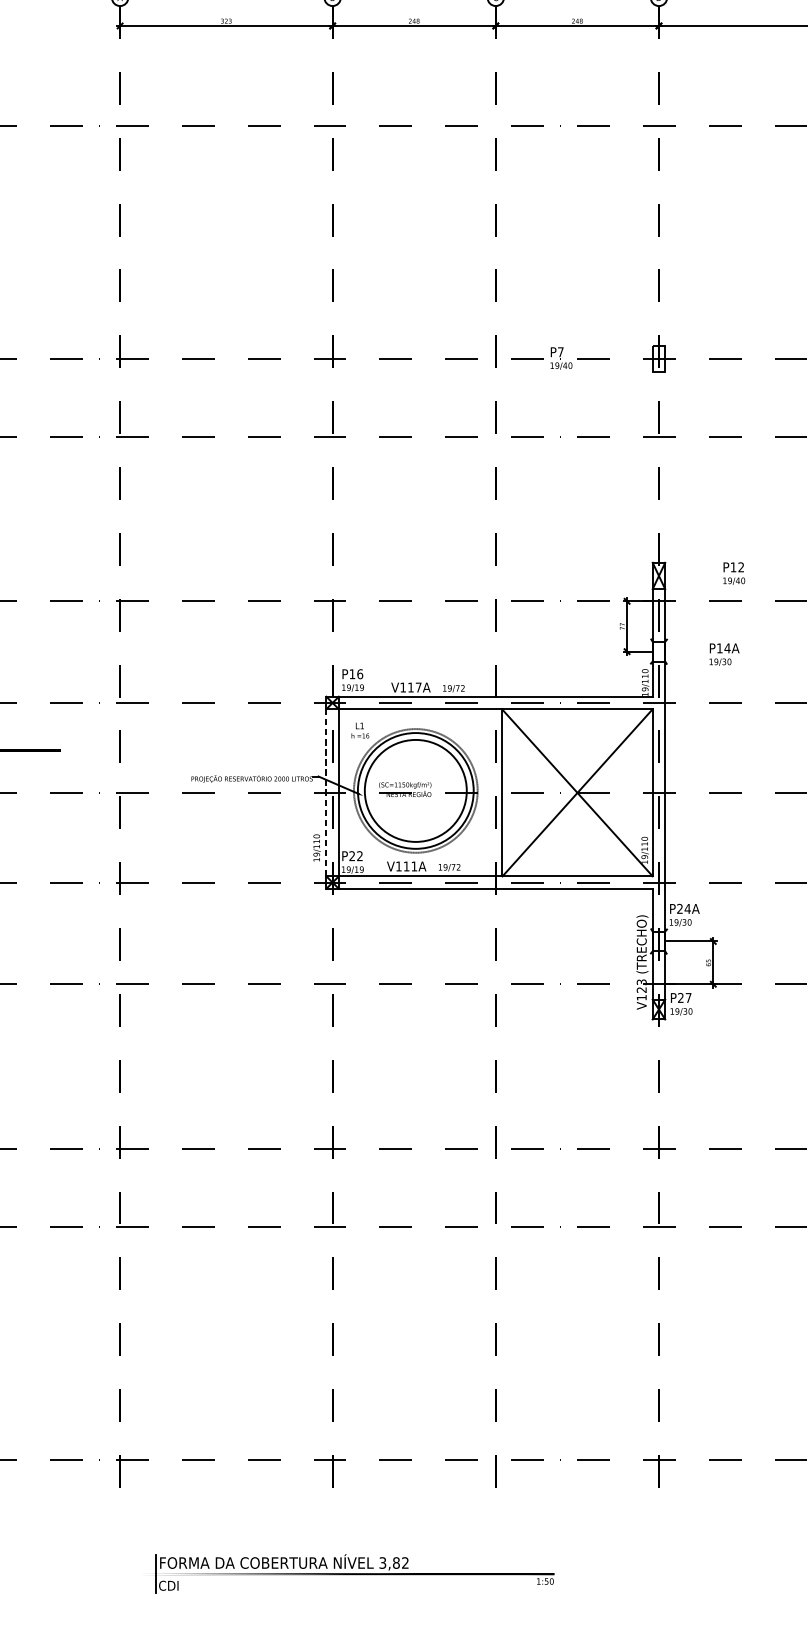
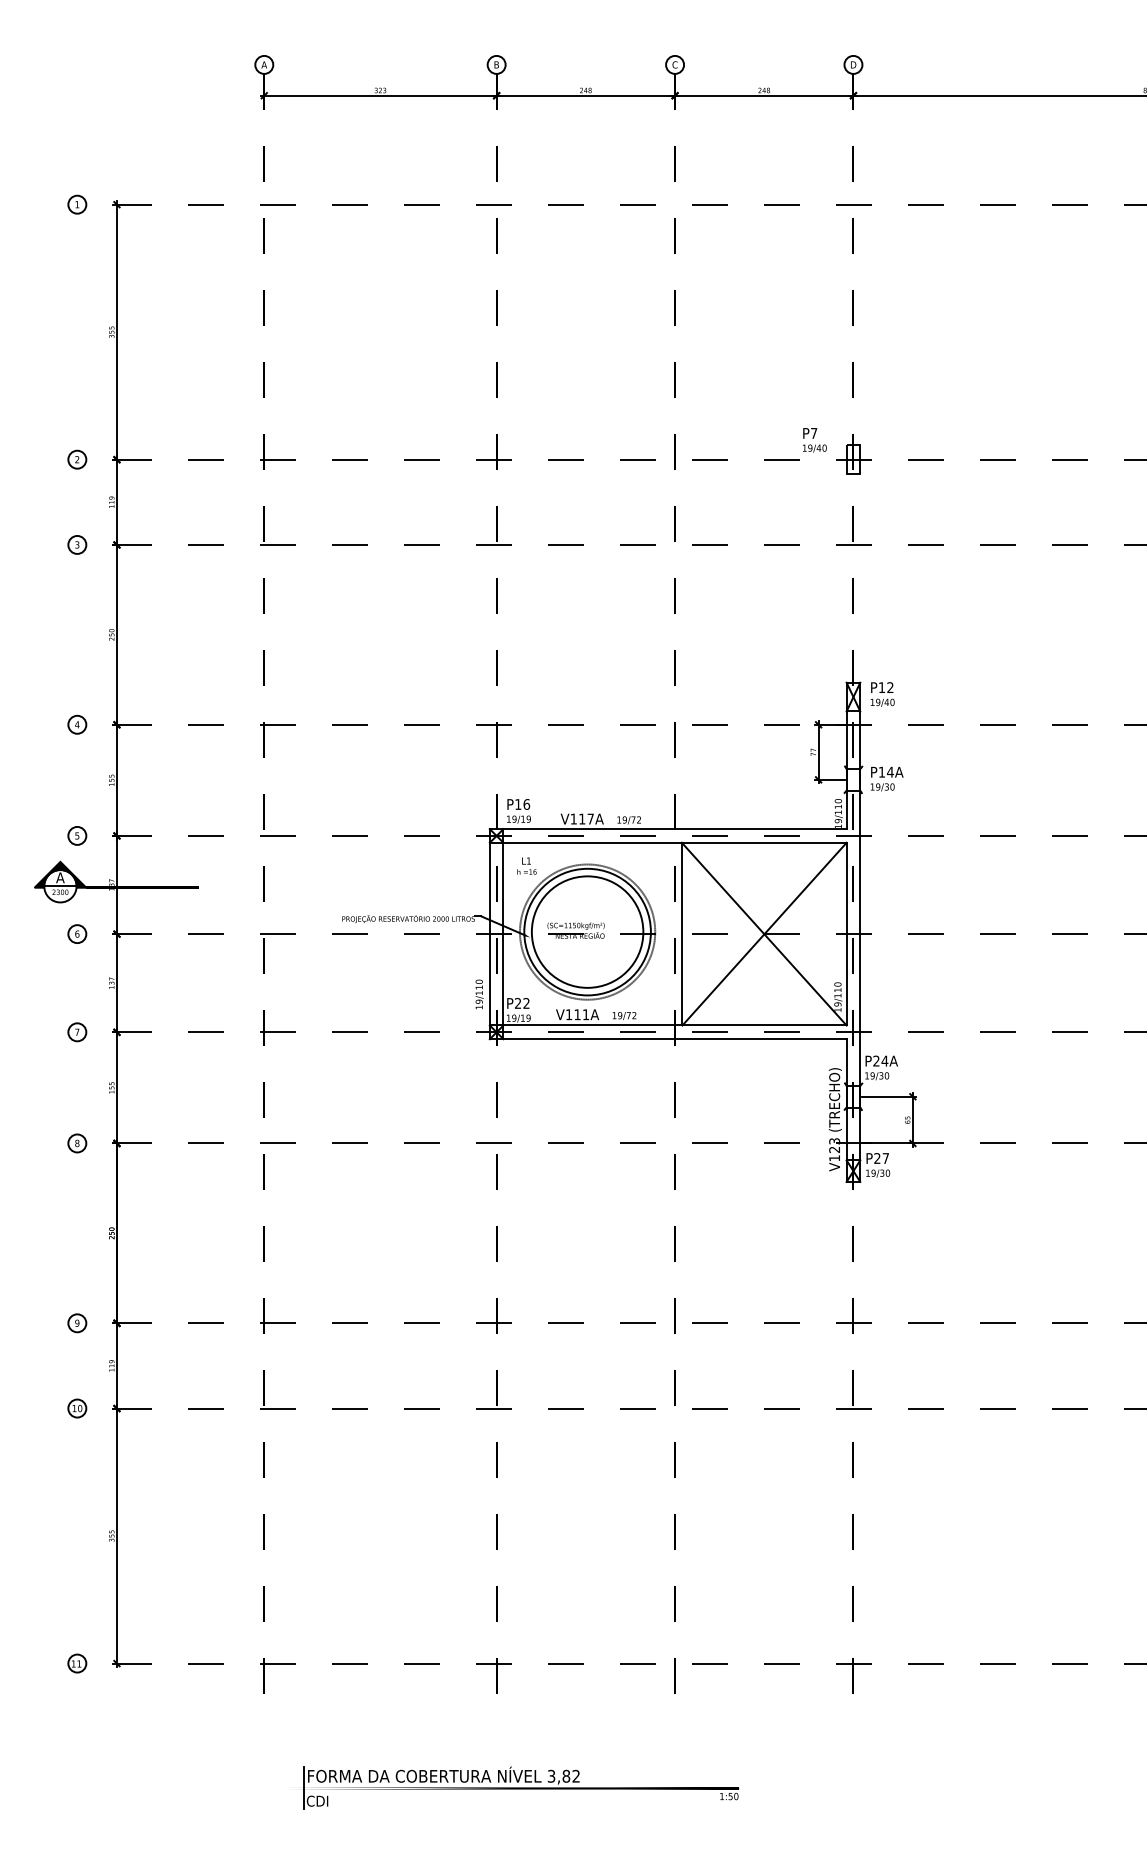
text: (561, 358) -> (814, 440), moved
text: (734, 573) -> (882, 694), moved
text: (723, 654) -> (886, 778), moved
line: (326, 792) -> (489, 933), dashed -> solid

